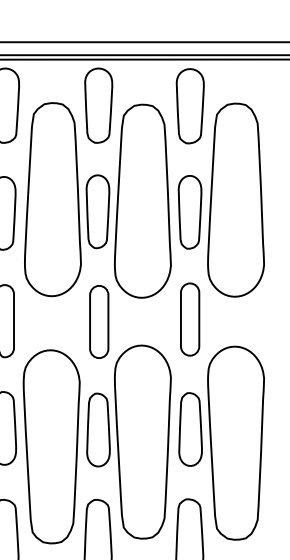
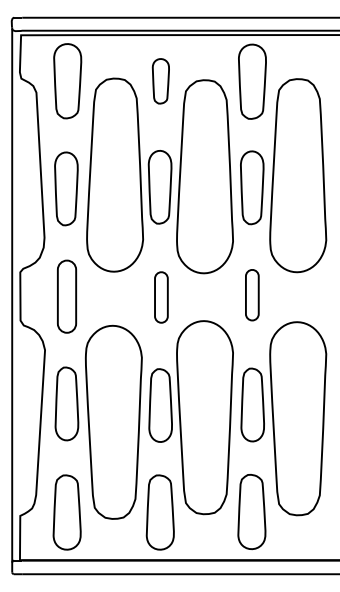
part: (98, 105) -> (160, 81), size x0.6
part: (190, 319) -> (252, 295), size x0.7
part: (99, 321) -> (161, 297), size x0.7

